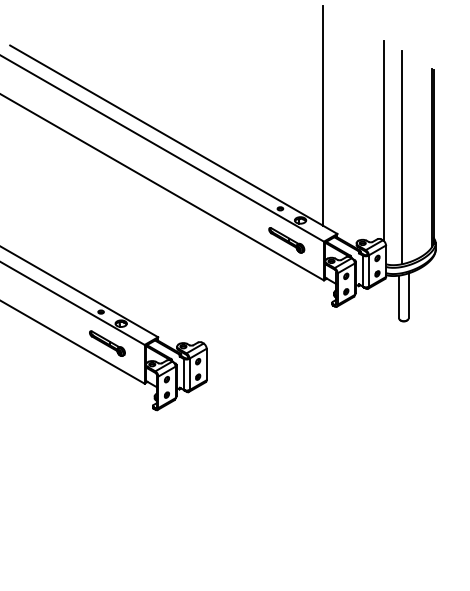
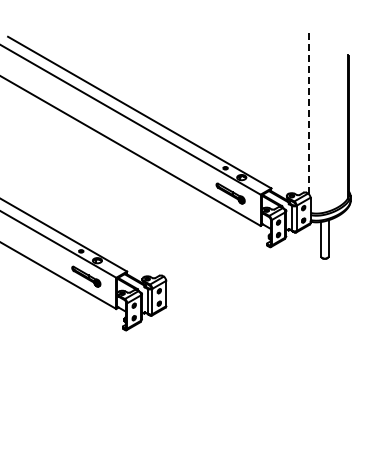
line: (323, 115) -> (260, 93), removed
line: (383, 142) -> (308, 114), solid -> dashed
line: (402, 156) -> (323, 126), removed

